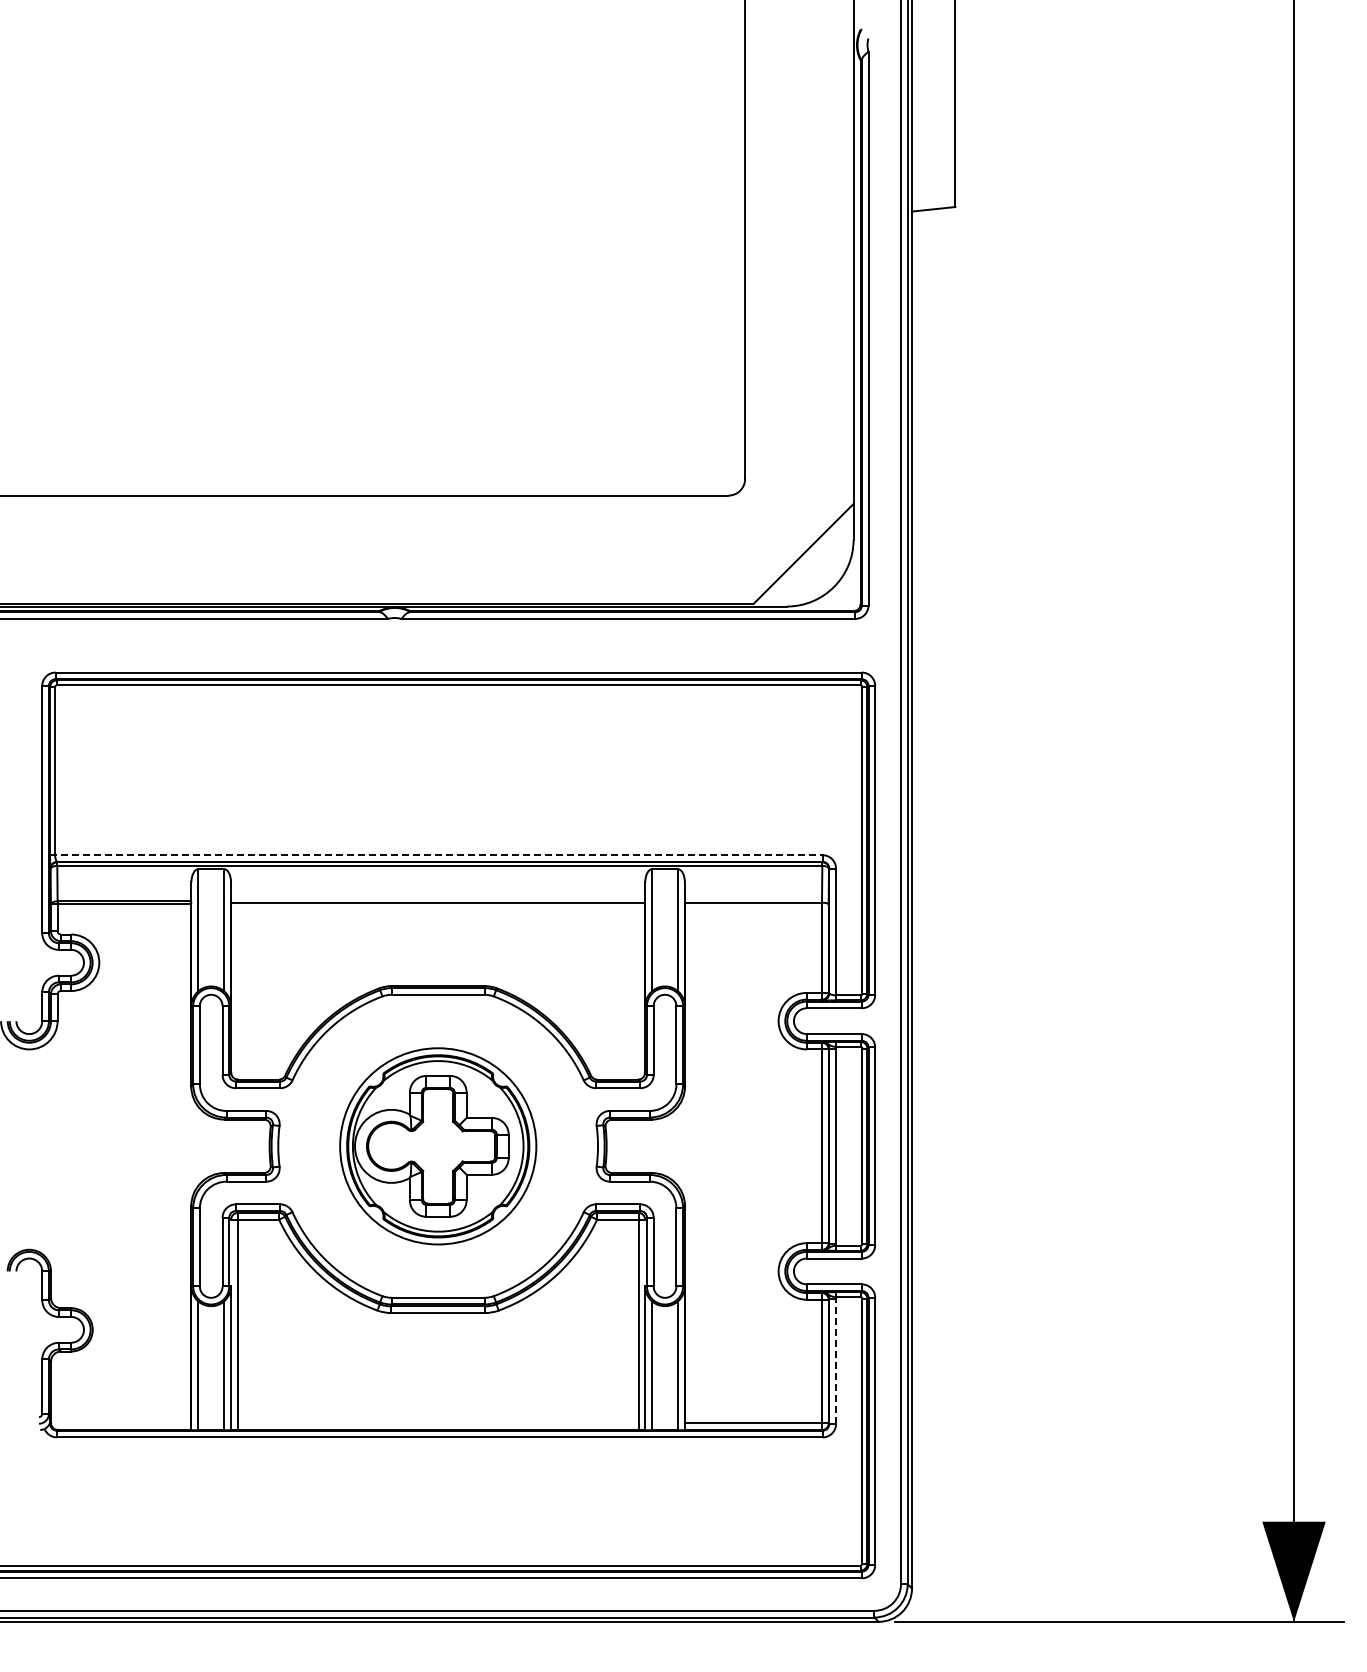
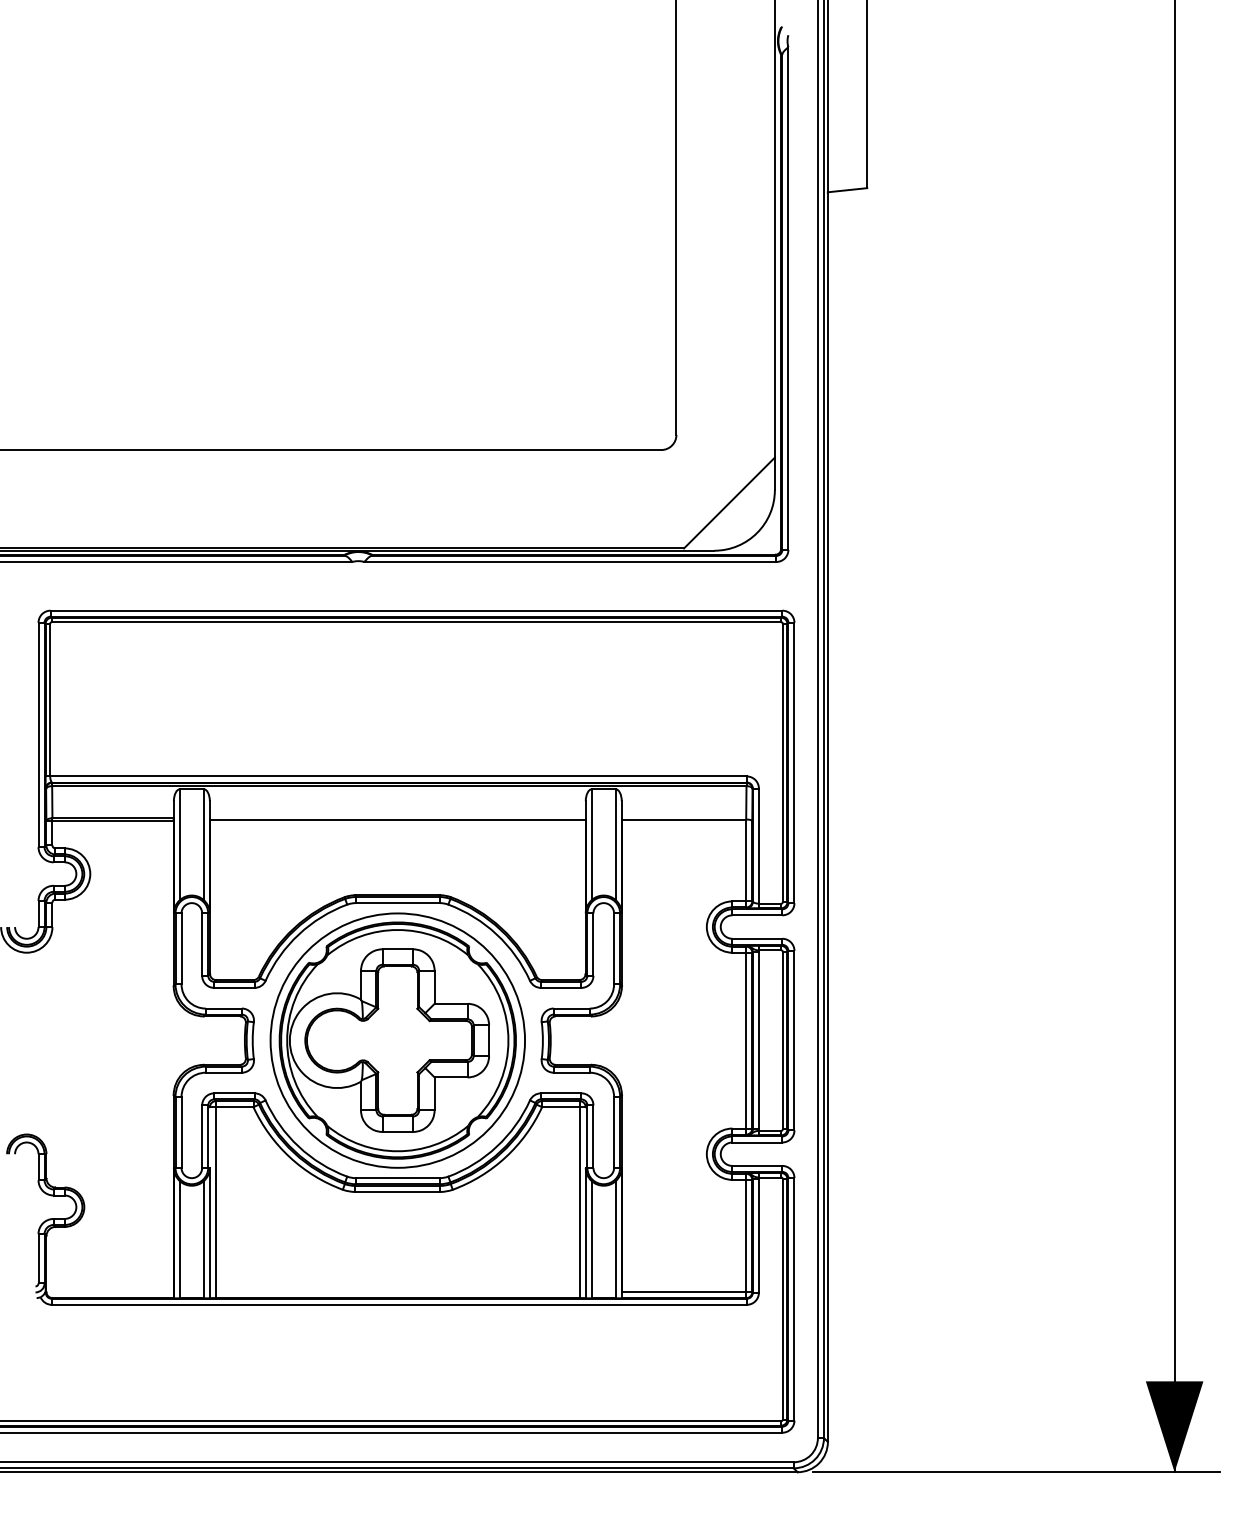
line: (436, 855) -> (396, 776), dashed -> solid
part: (438, 1146) -> (398, 1040), size x1.43
line: (836, 1361) -> (759, 1235), dashed -> solid

